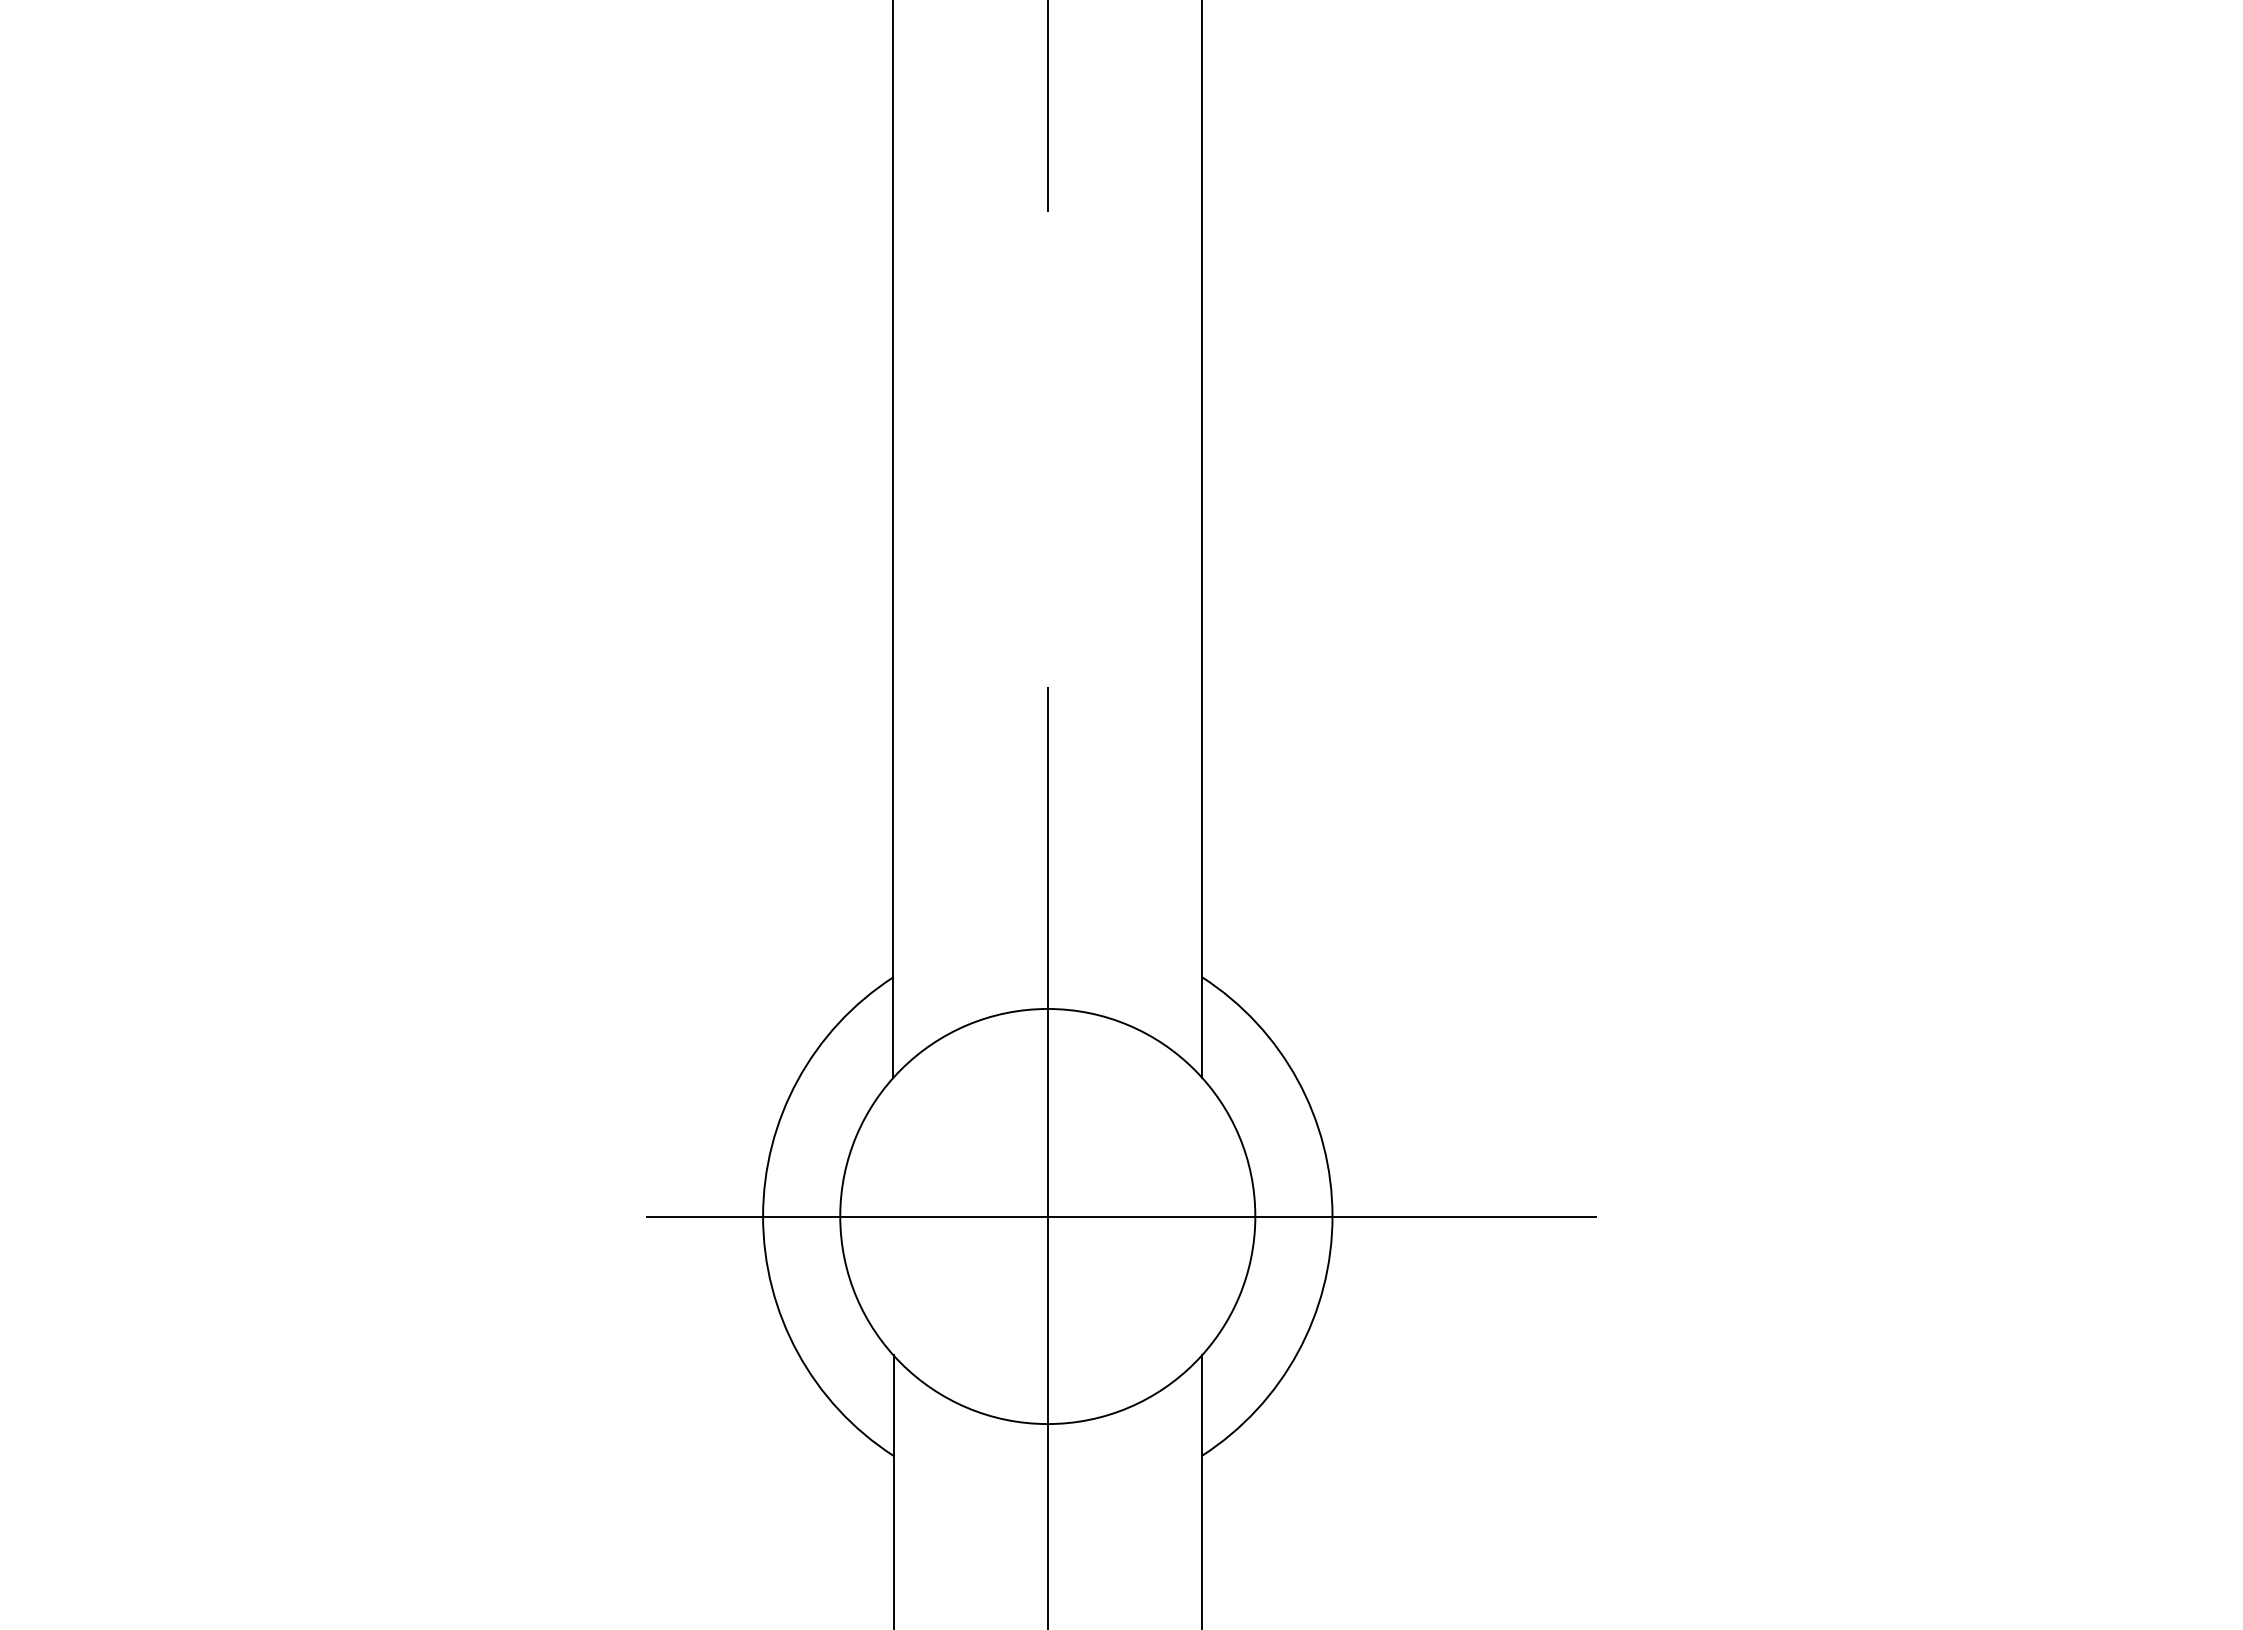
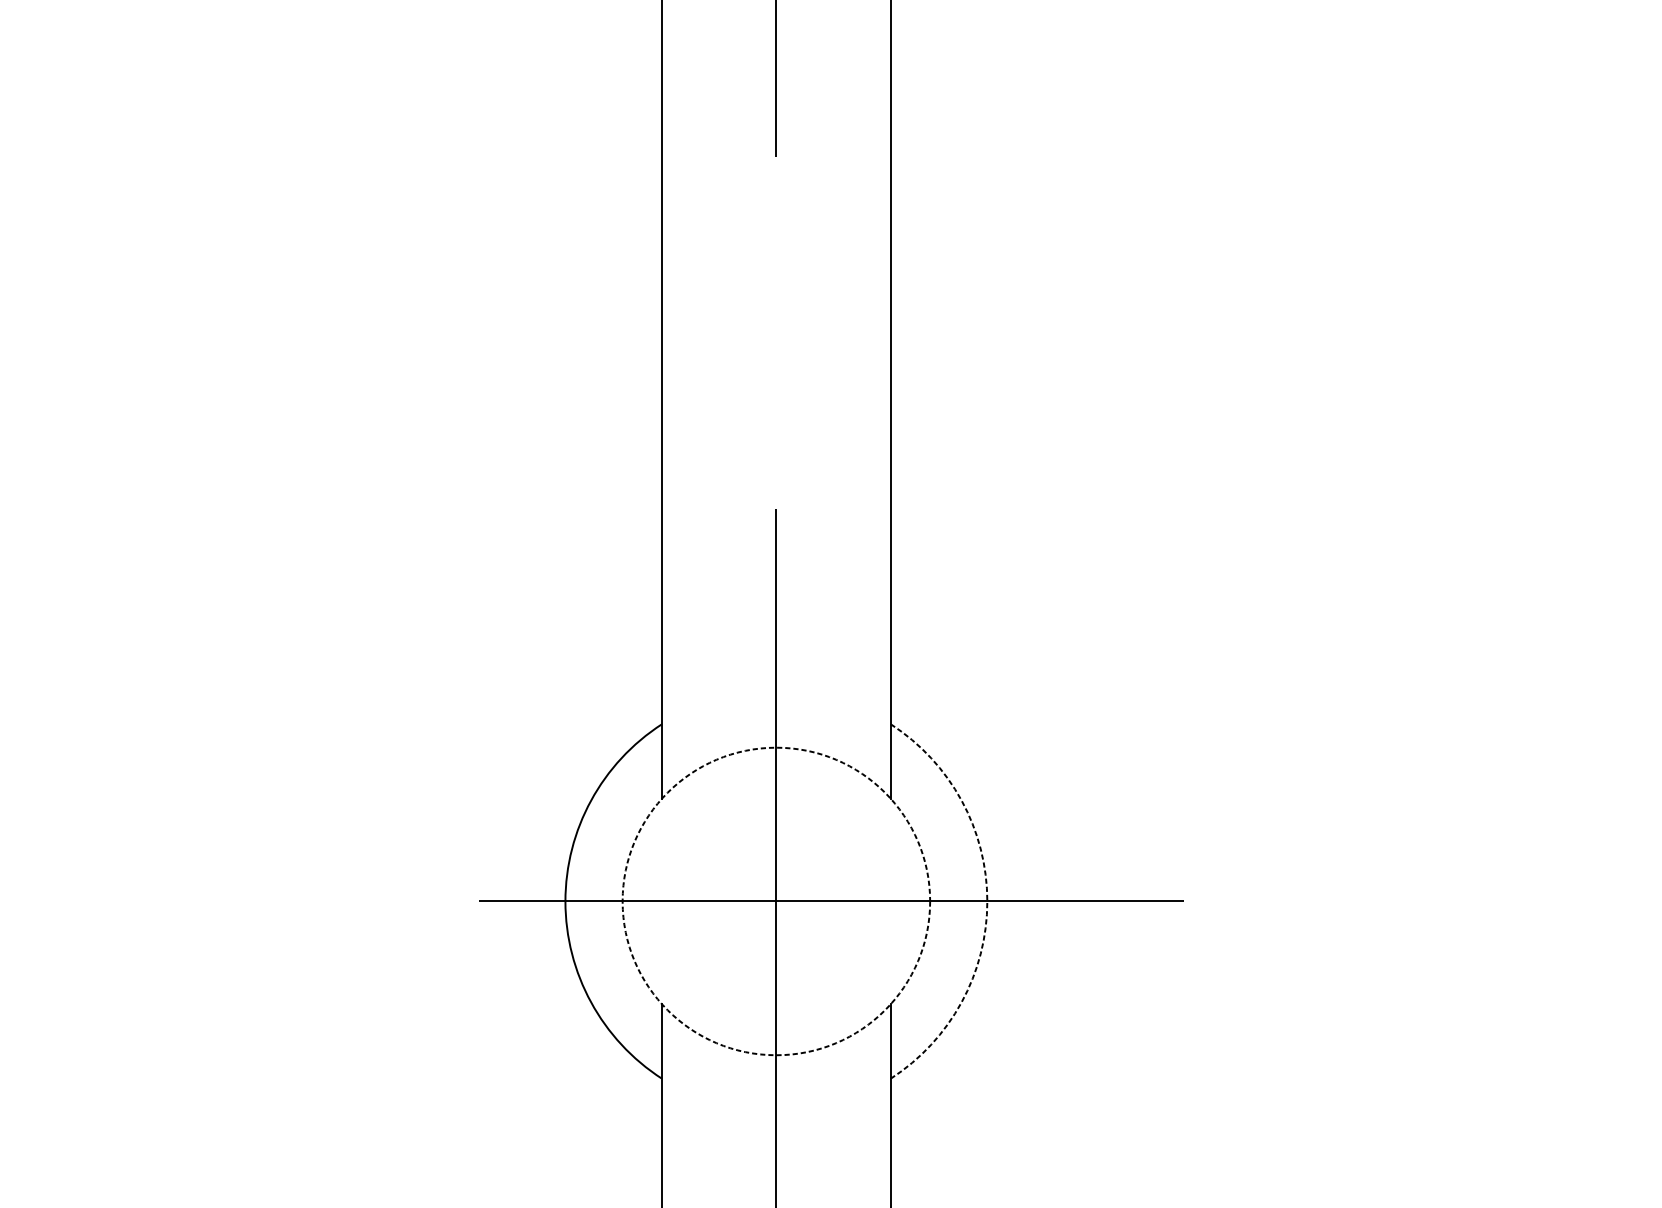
circle: (1047, 1216) -> (776, 901), solid -> dashed
arc: (1332, 1216) -> (987, 901), solid -> dashed

